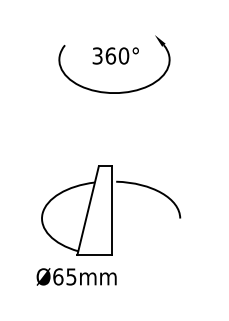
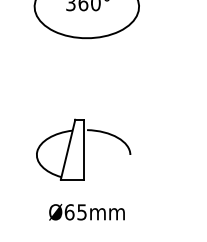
part: (110, 210) -> (83, 149), size x0.71
text: (76, 276) -> (86, 211), moved

